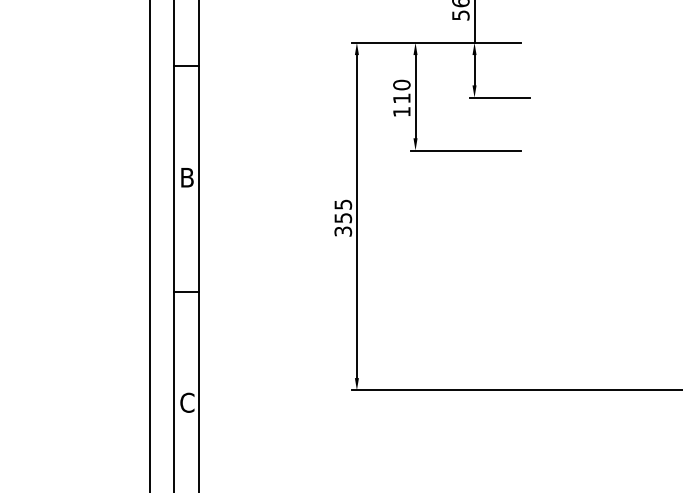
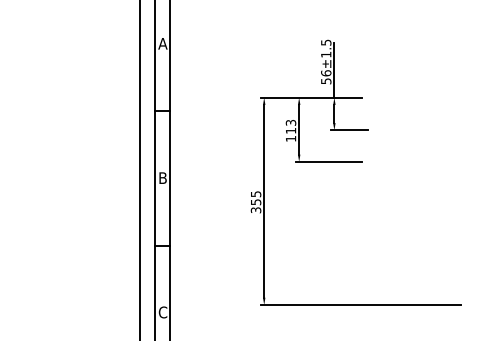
text: (400, 84) -> (290, 122), 110 -> 113

